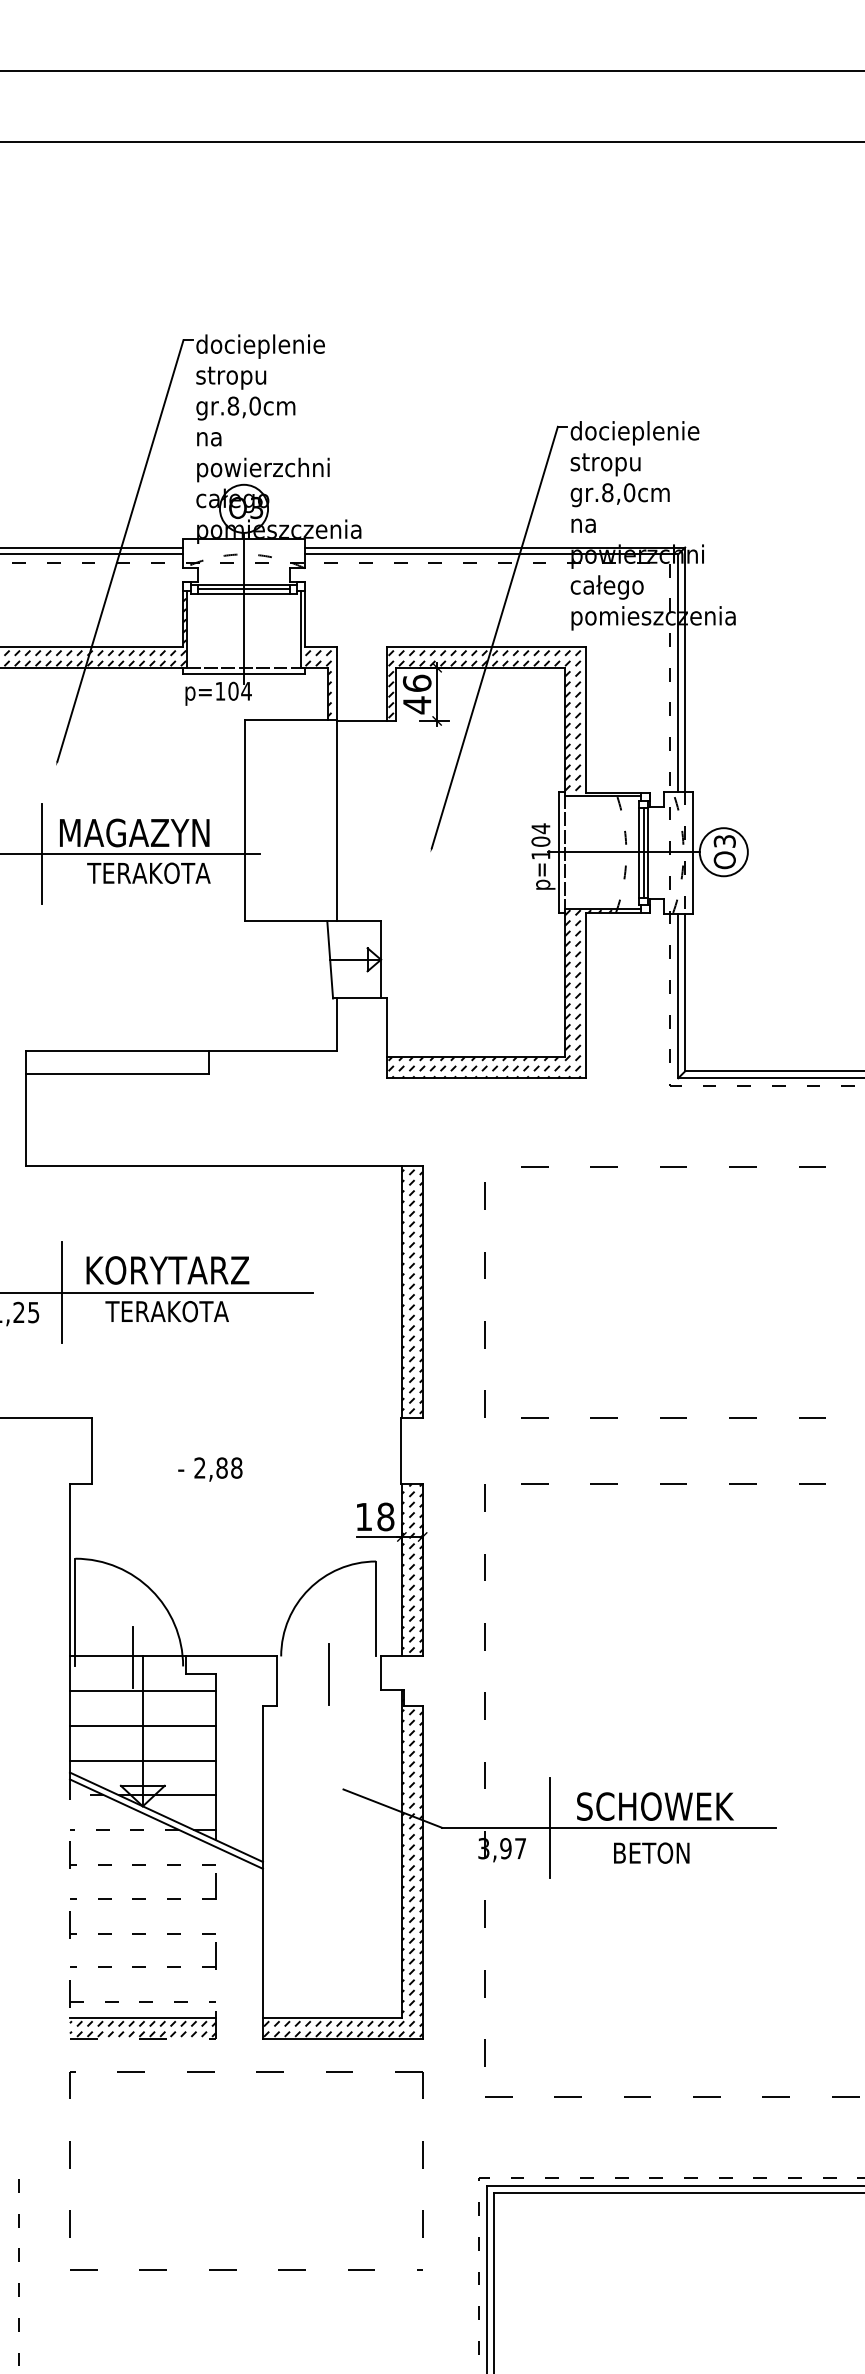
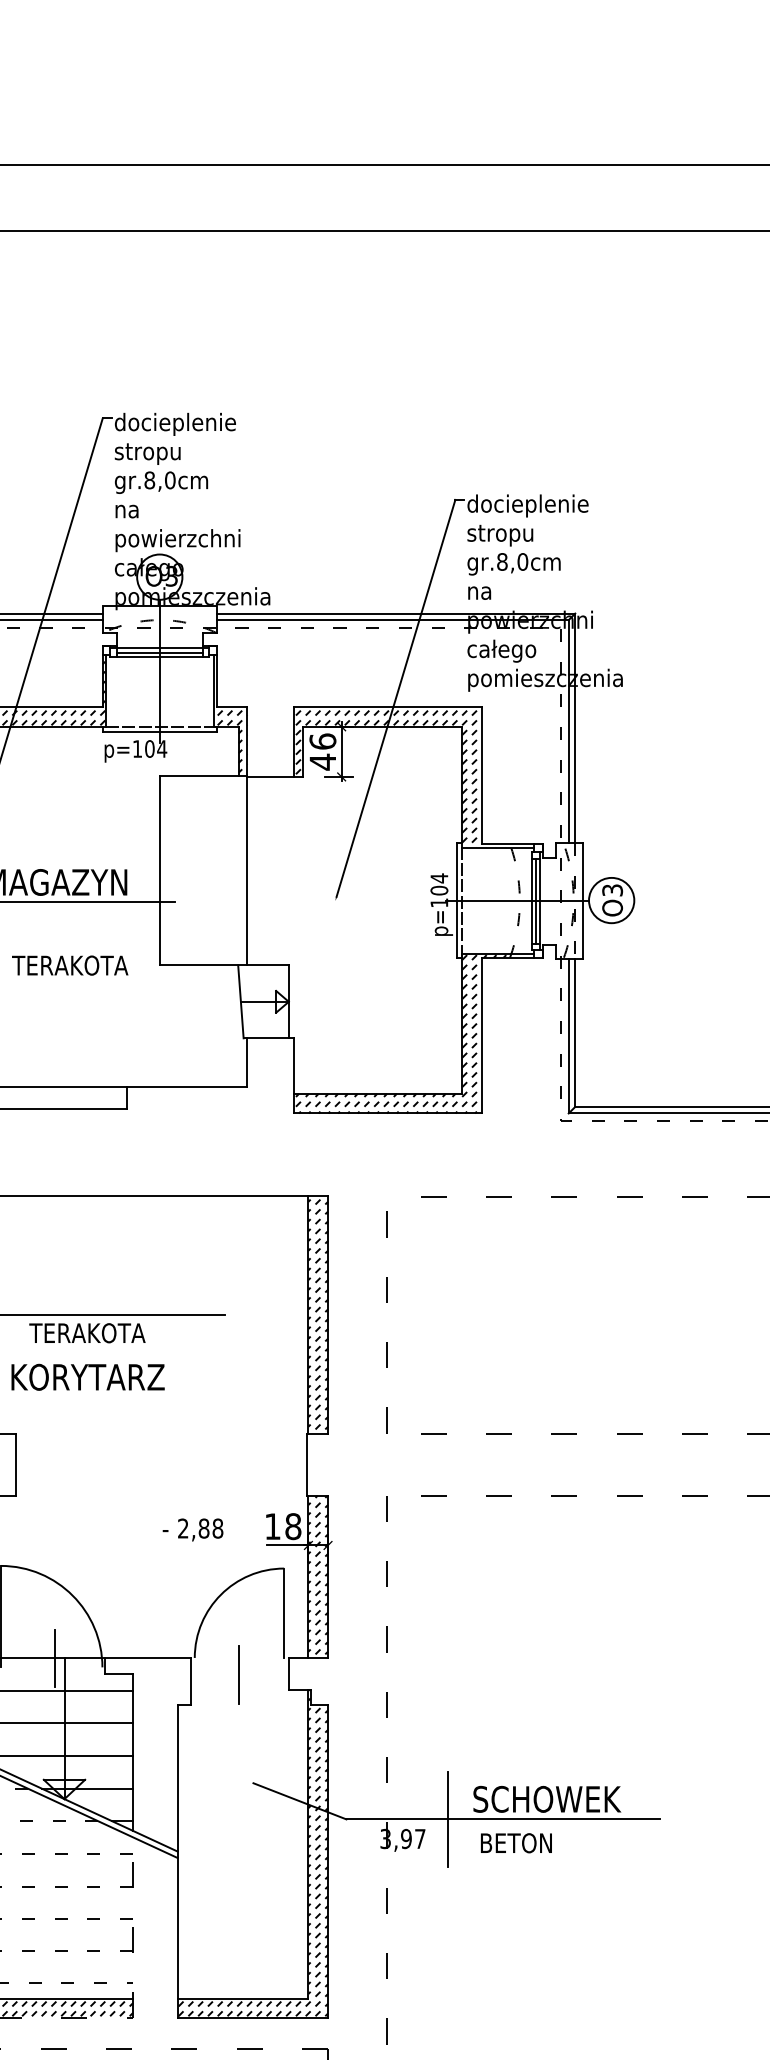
text: (148, 872) -> (69, 964), moved
text: (167, 1270) -> (87, 1377), moved
text: (210, 1469) -> (193, 1529), moved
text: (651, 1852) -> (516, 1842), moved

